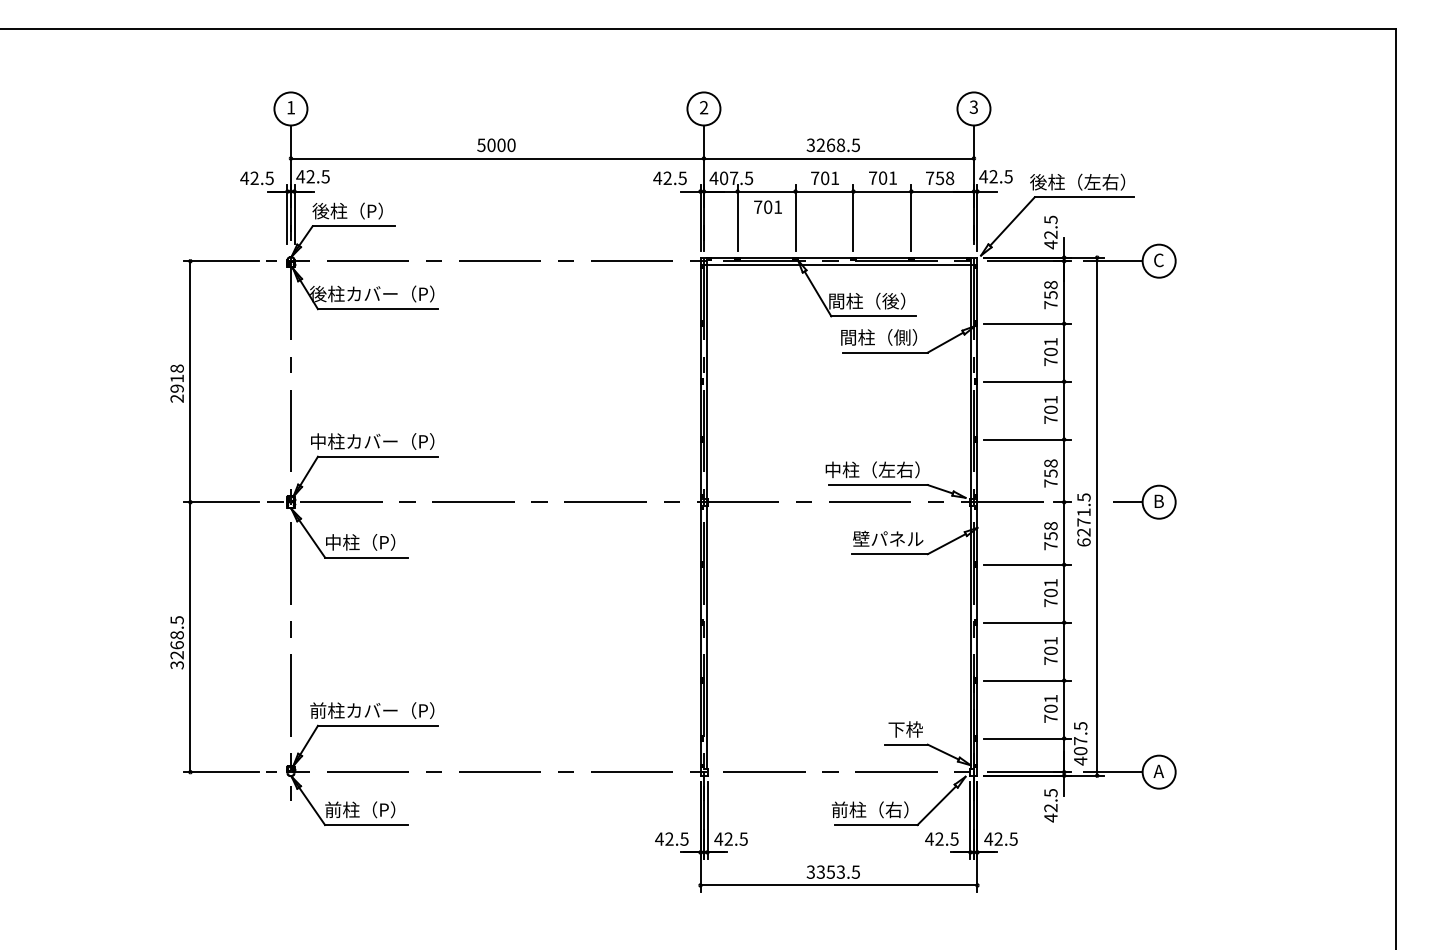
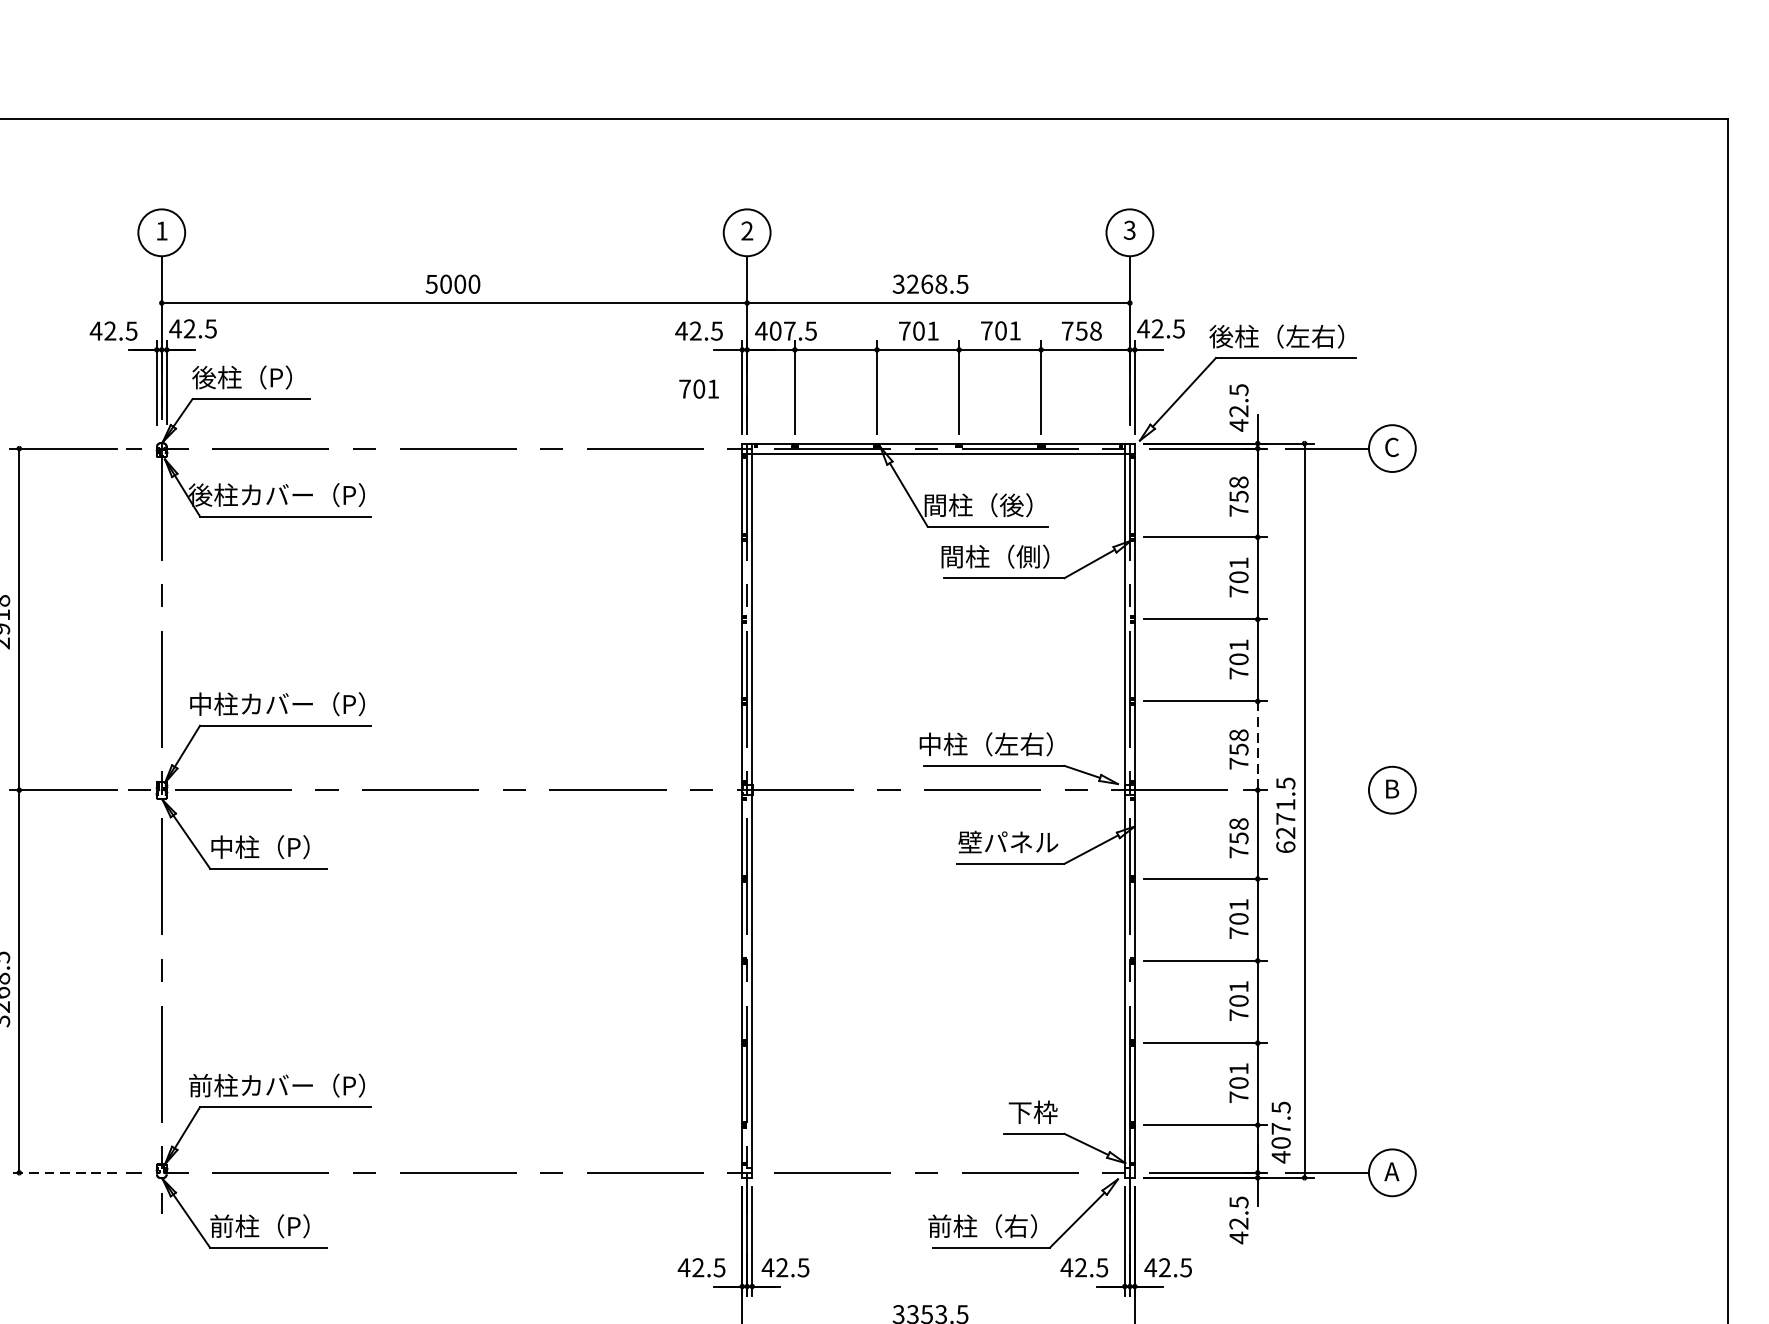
text: (767, 206) -> (698, 388), moved
line: (1064, 471) -> (1258, 746), solid -> dashed
line: (1127, 502) -> (1347, 790), removed
line: (221, 772) -> (63, 1173), solid -> dashed

